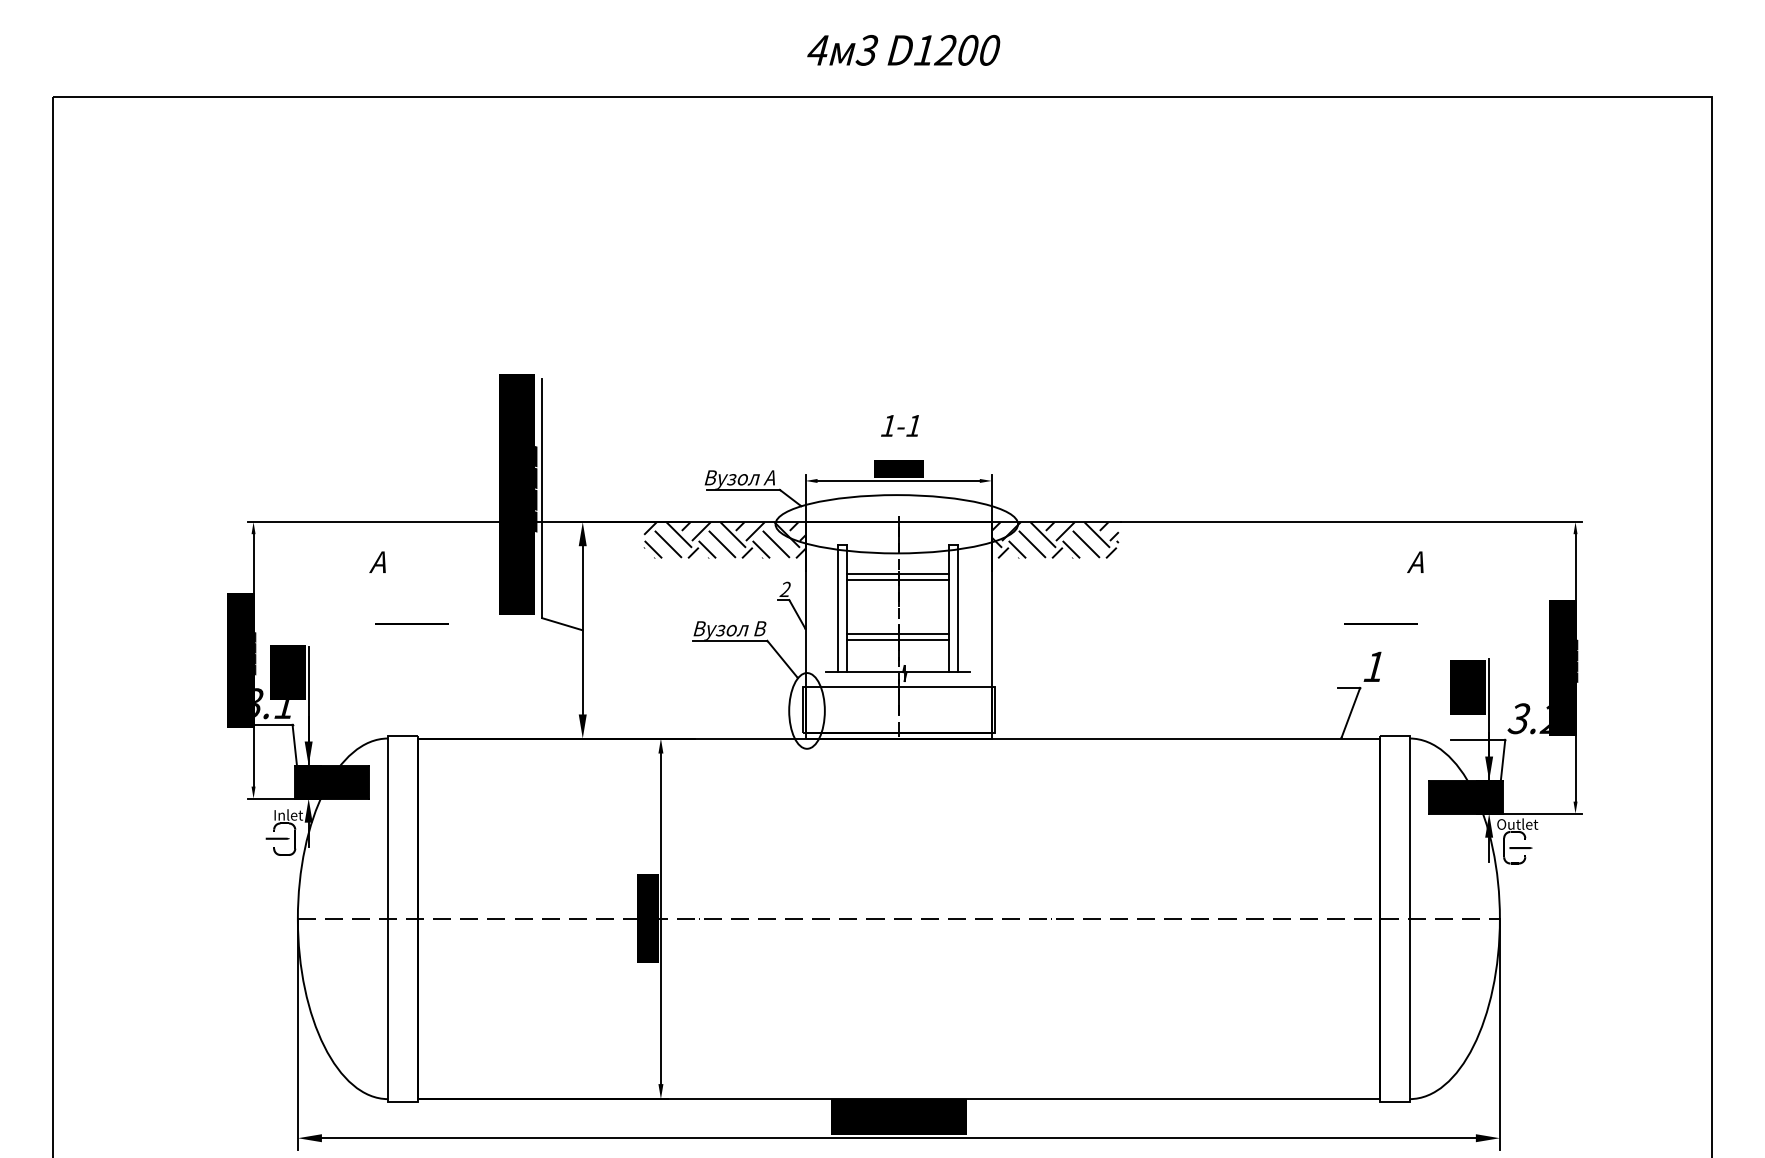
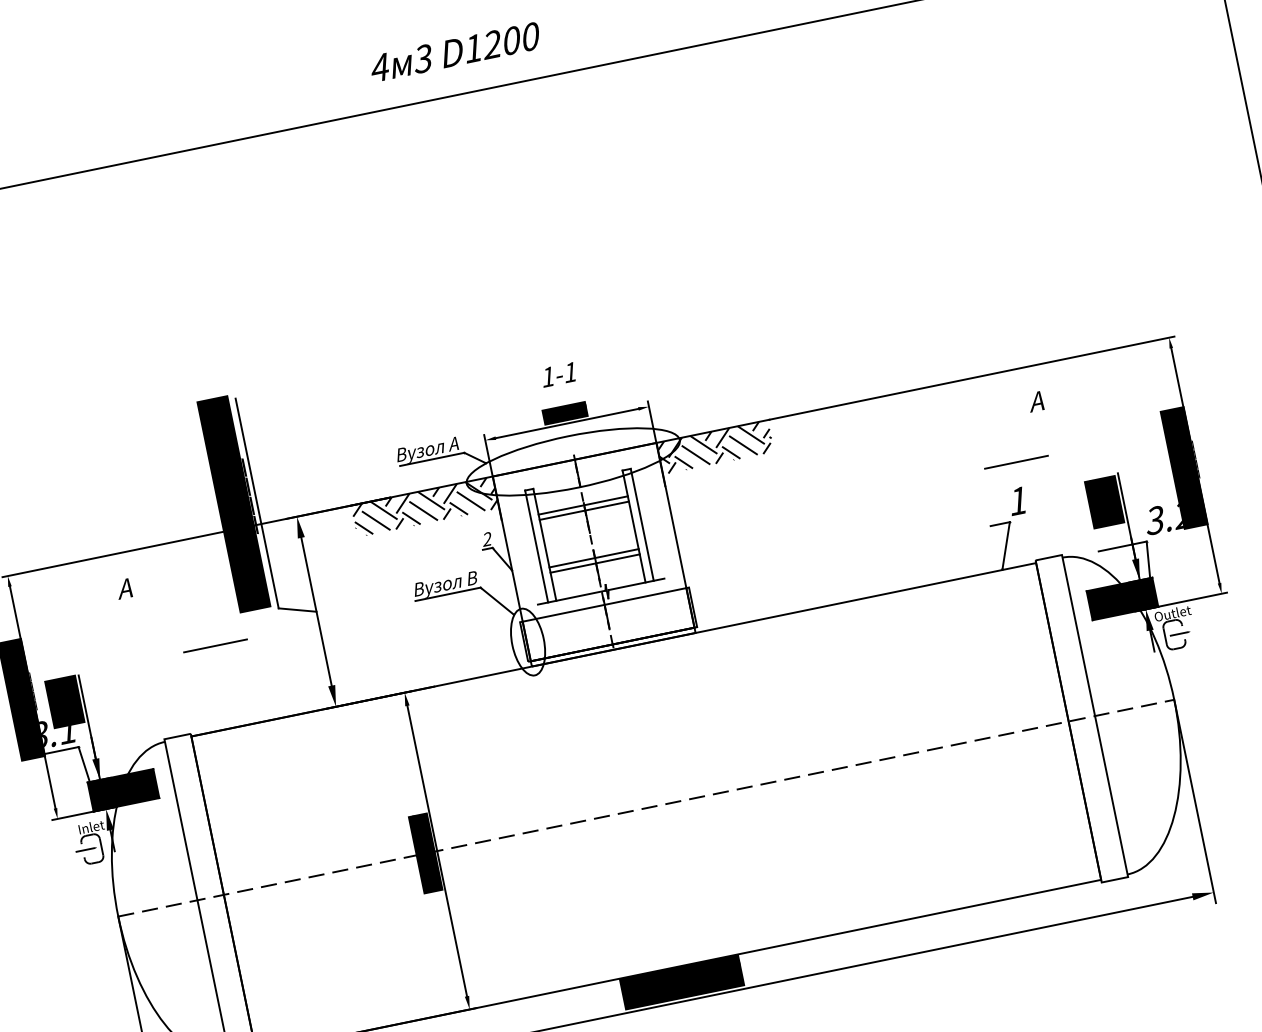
text: (903, 50) -> (455, 52), moved
line: (411, 623) -> (215, 645), moved

